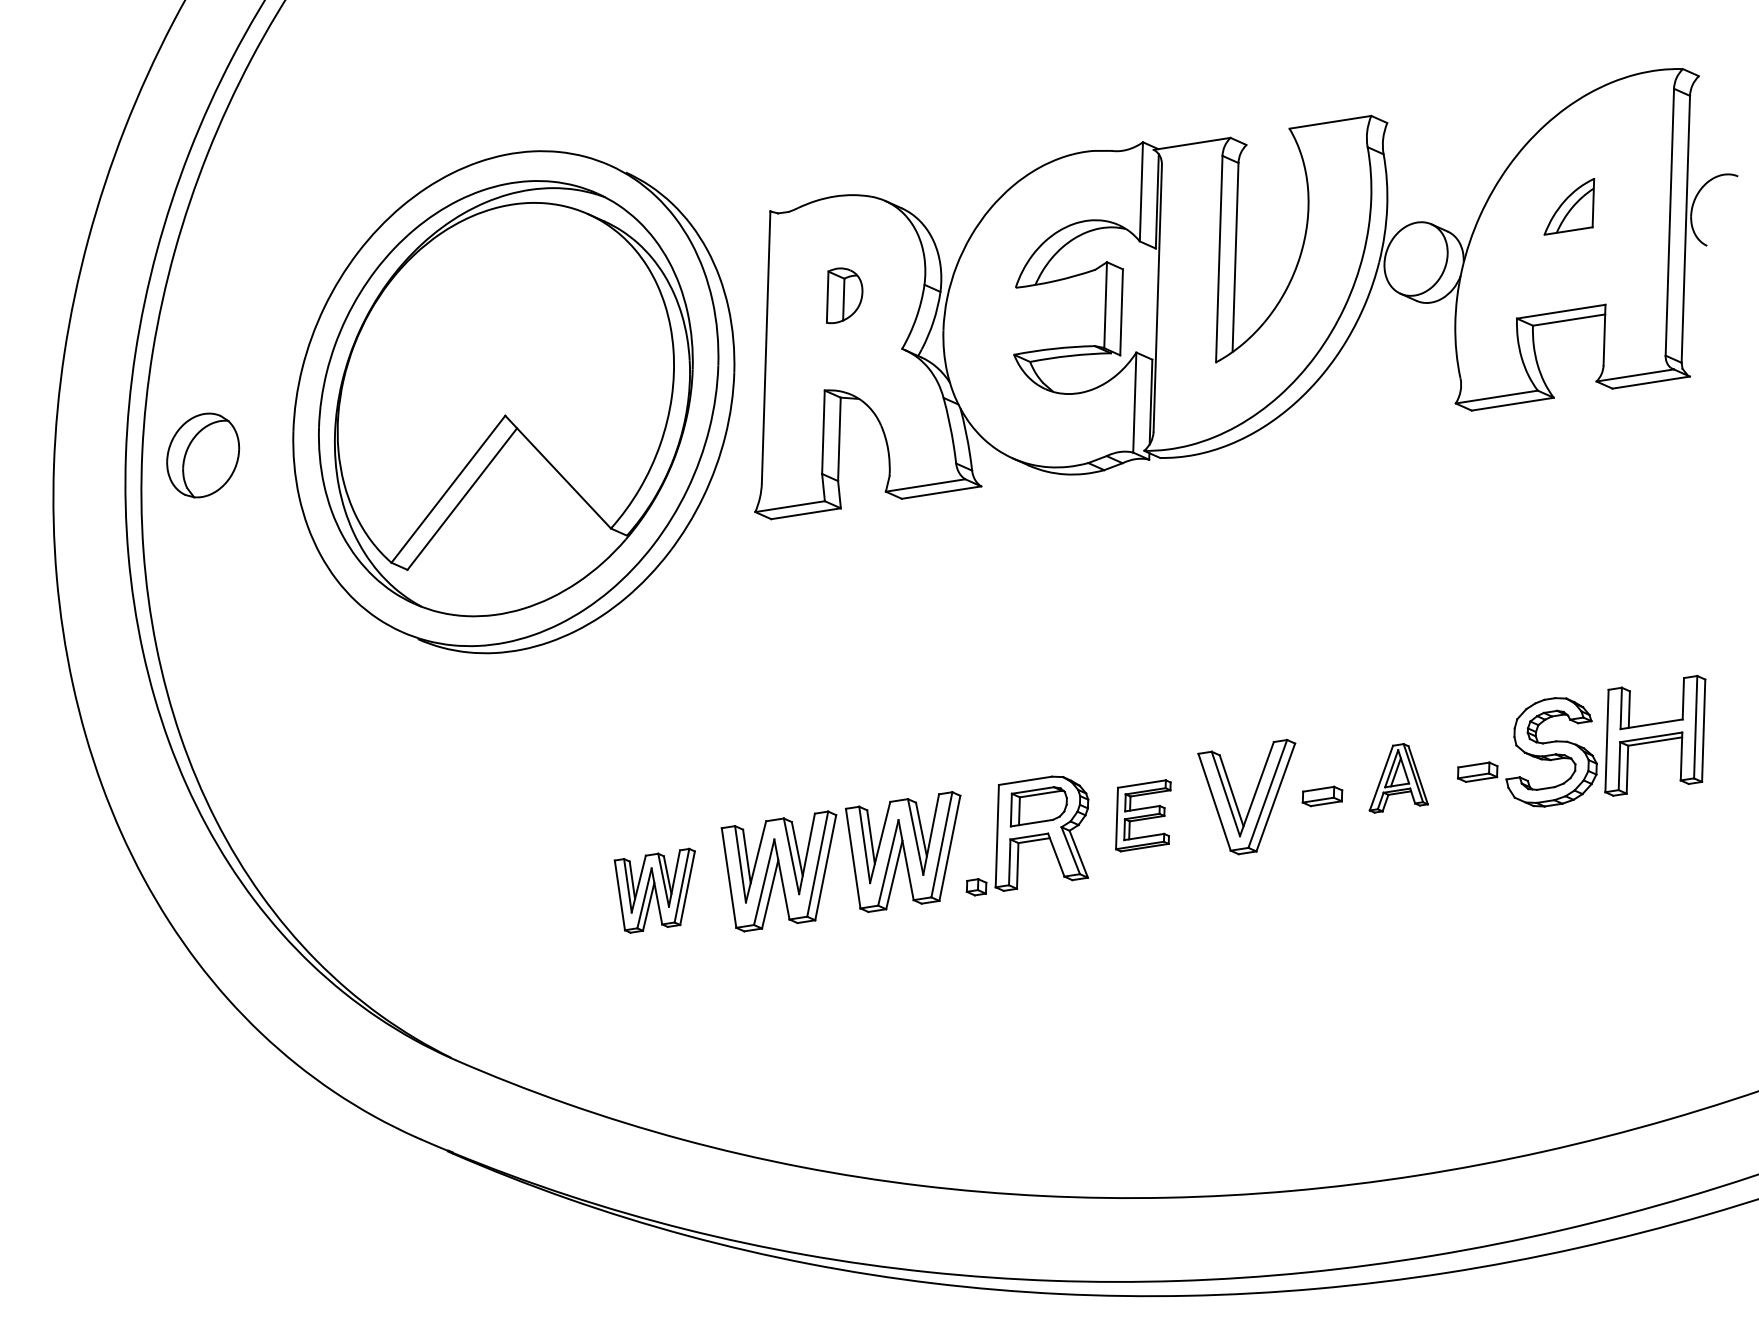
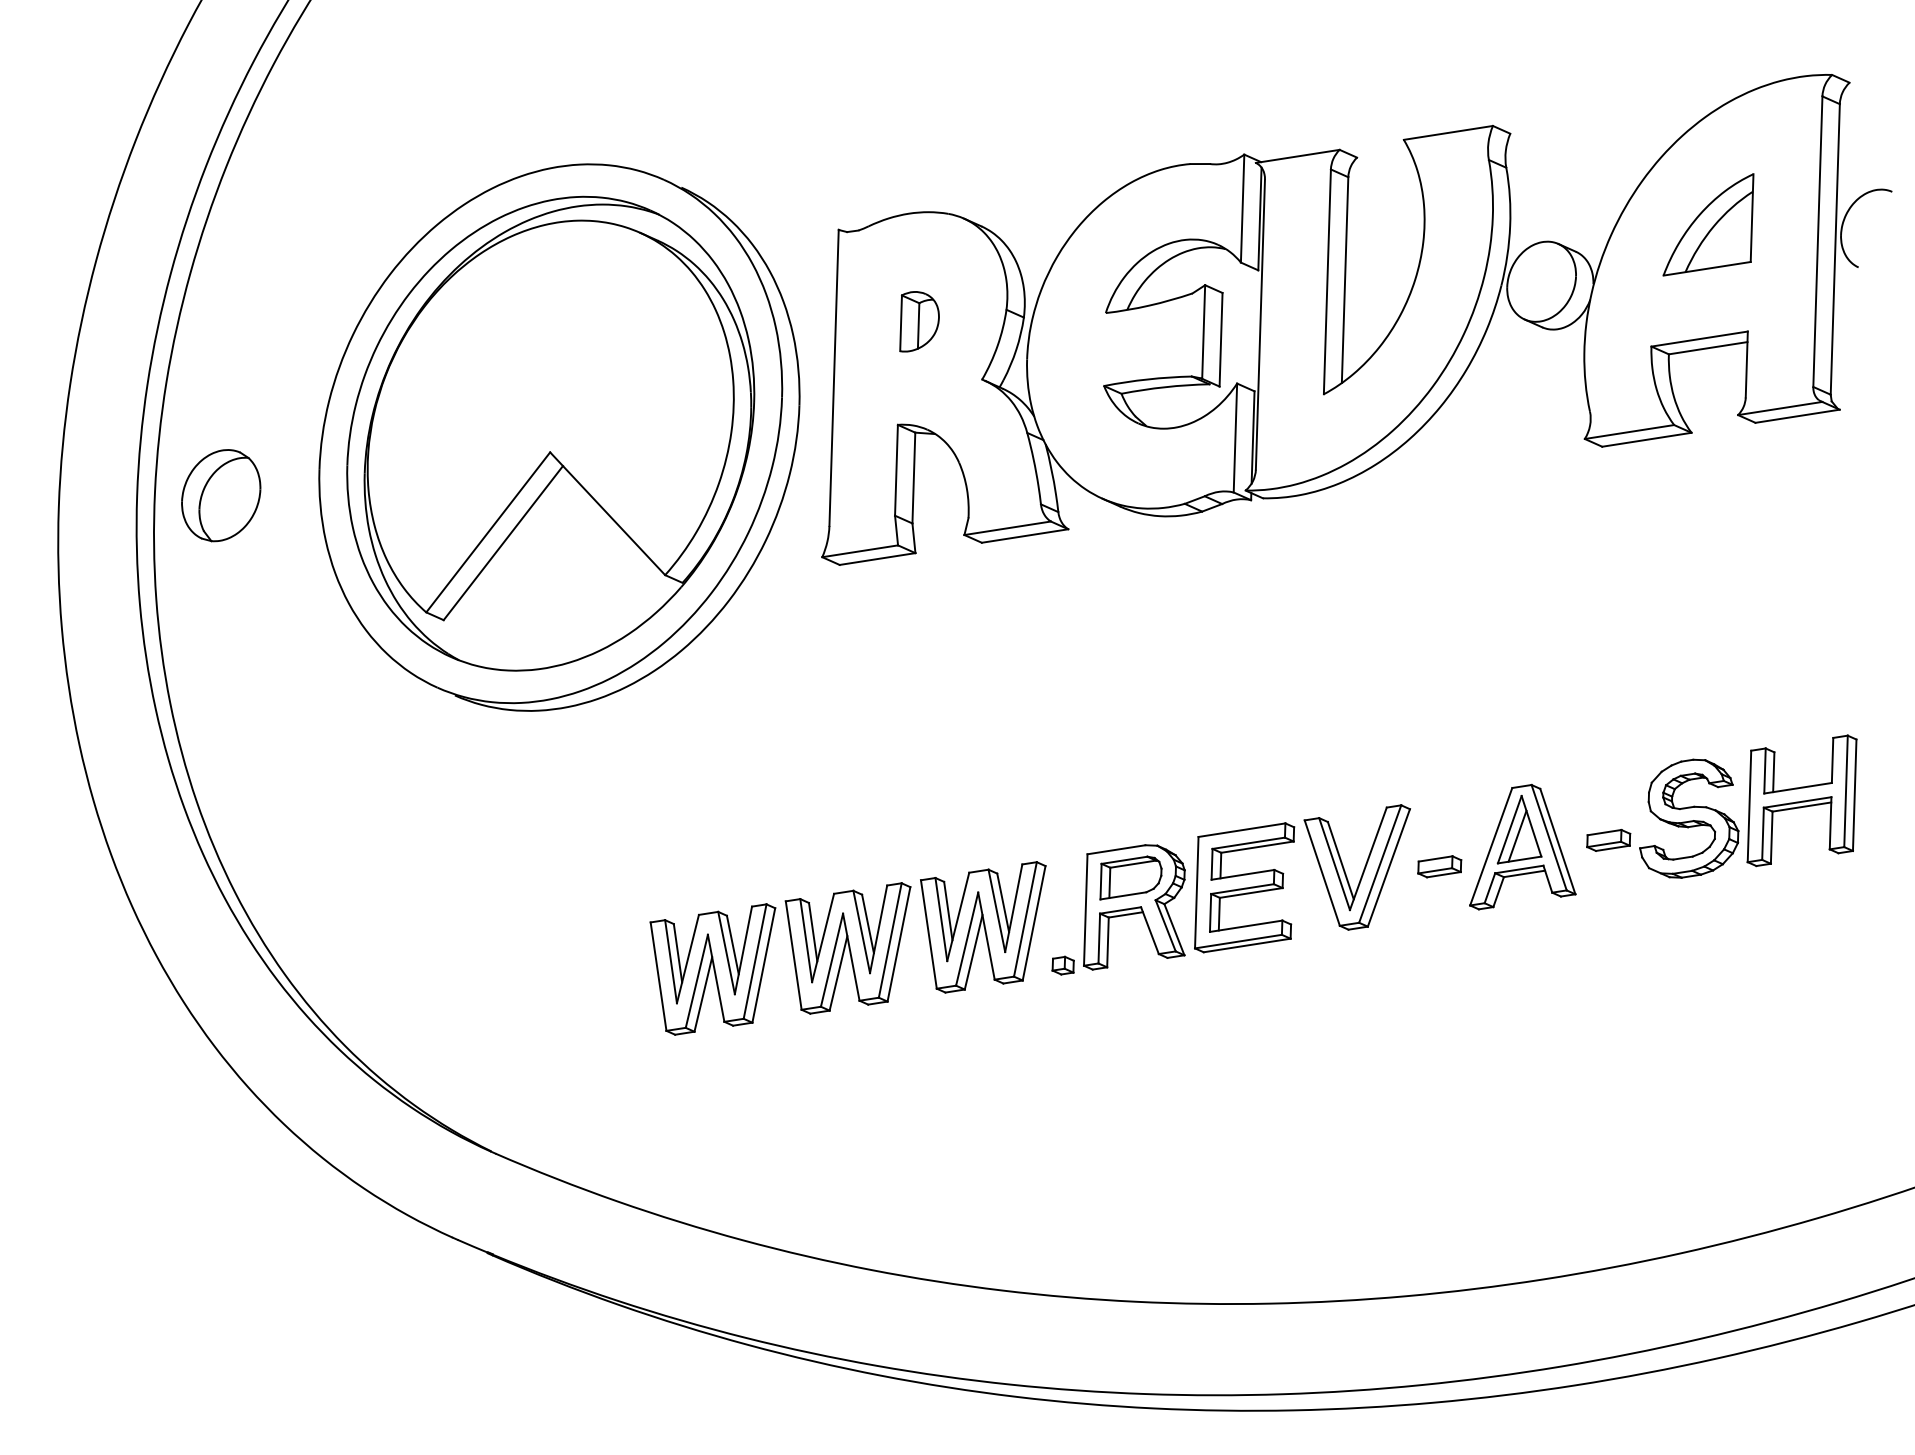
part: (1569, 206) -> (1708, 224), size x1.67
part: (1398, 777) -> (1522, 846), size x1.67
part: (1143, 815) -> (1244, 887), size x1.67
part: (654, 890) -> (712, 969), size x1.43

